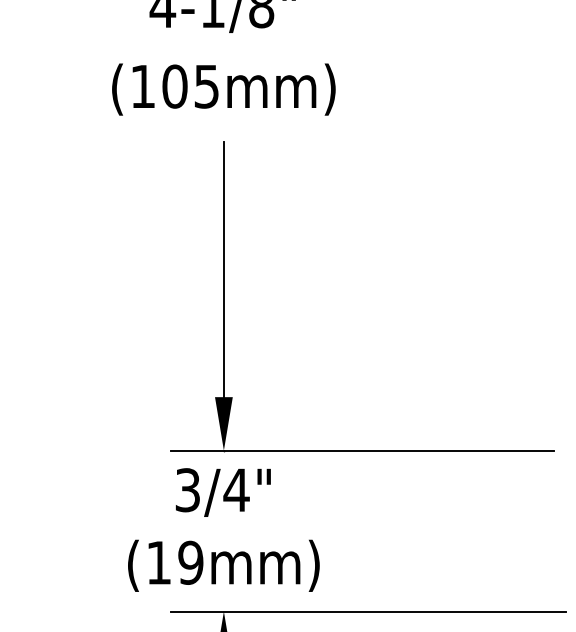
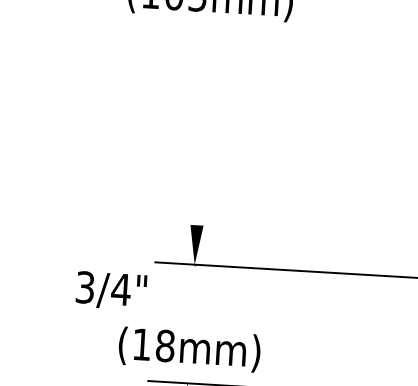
line: (223, 269) -> (202, 131), removed
text: (223, 492) -> (111, 290), moved
text: (190, 562) -> (165, 345), (19mm) -> (18mm)

